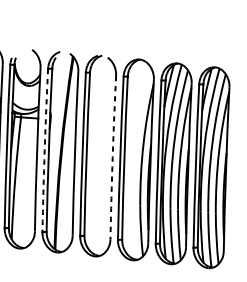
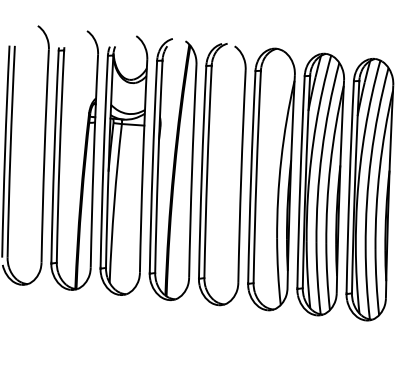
arc: (44, 149) -> (152, 166), dashed -> solid
arc: (112, 157) -> (241, 176), dashed -> solid

